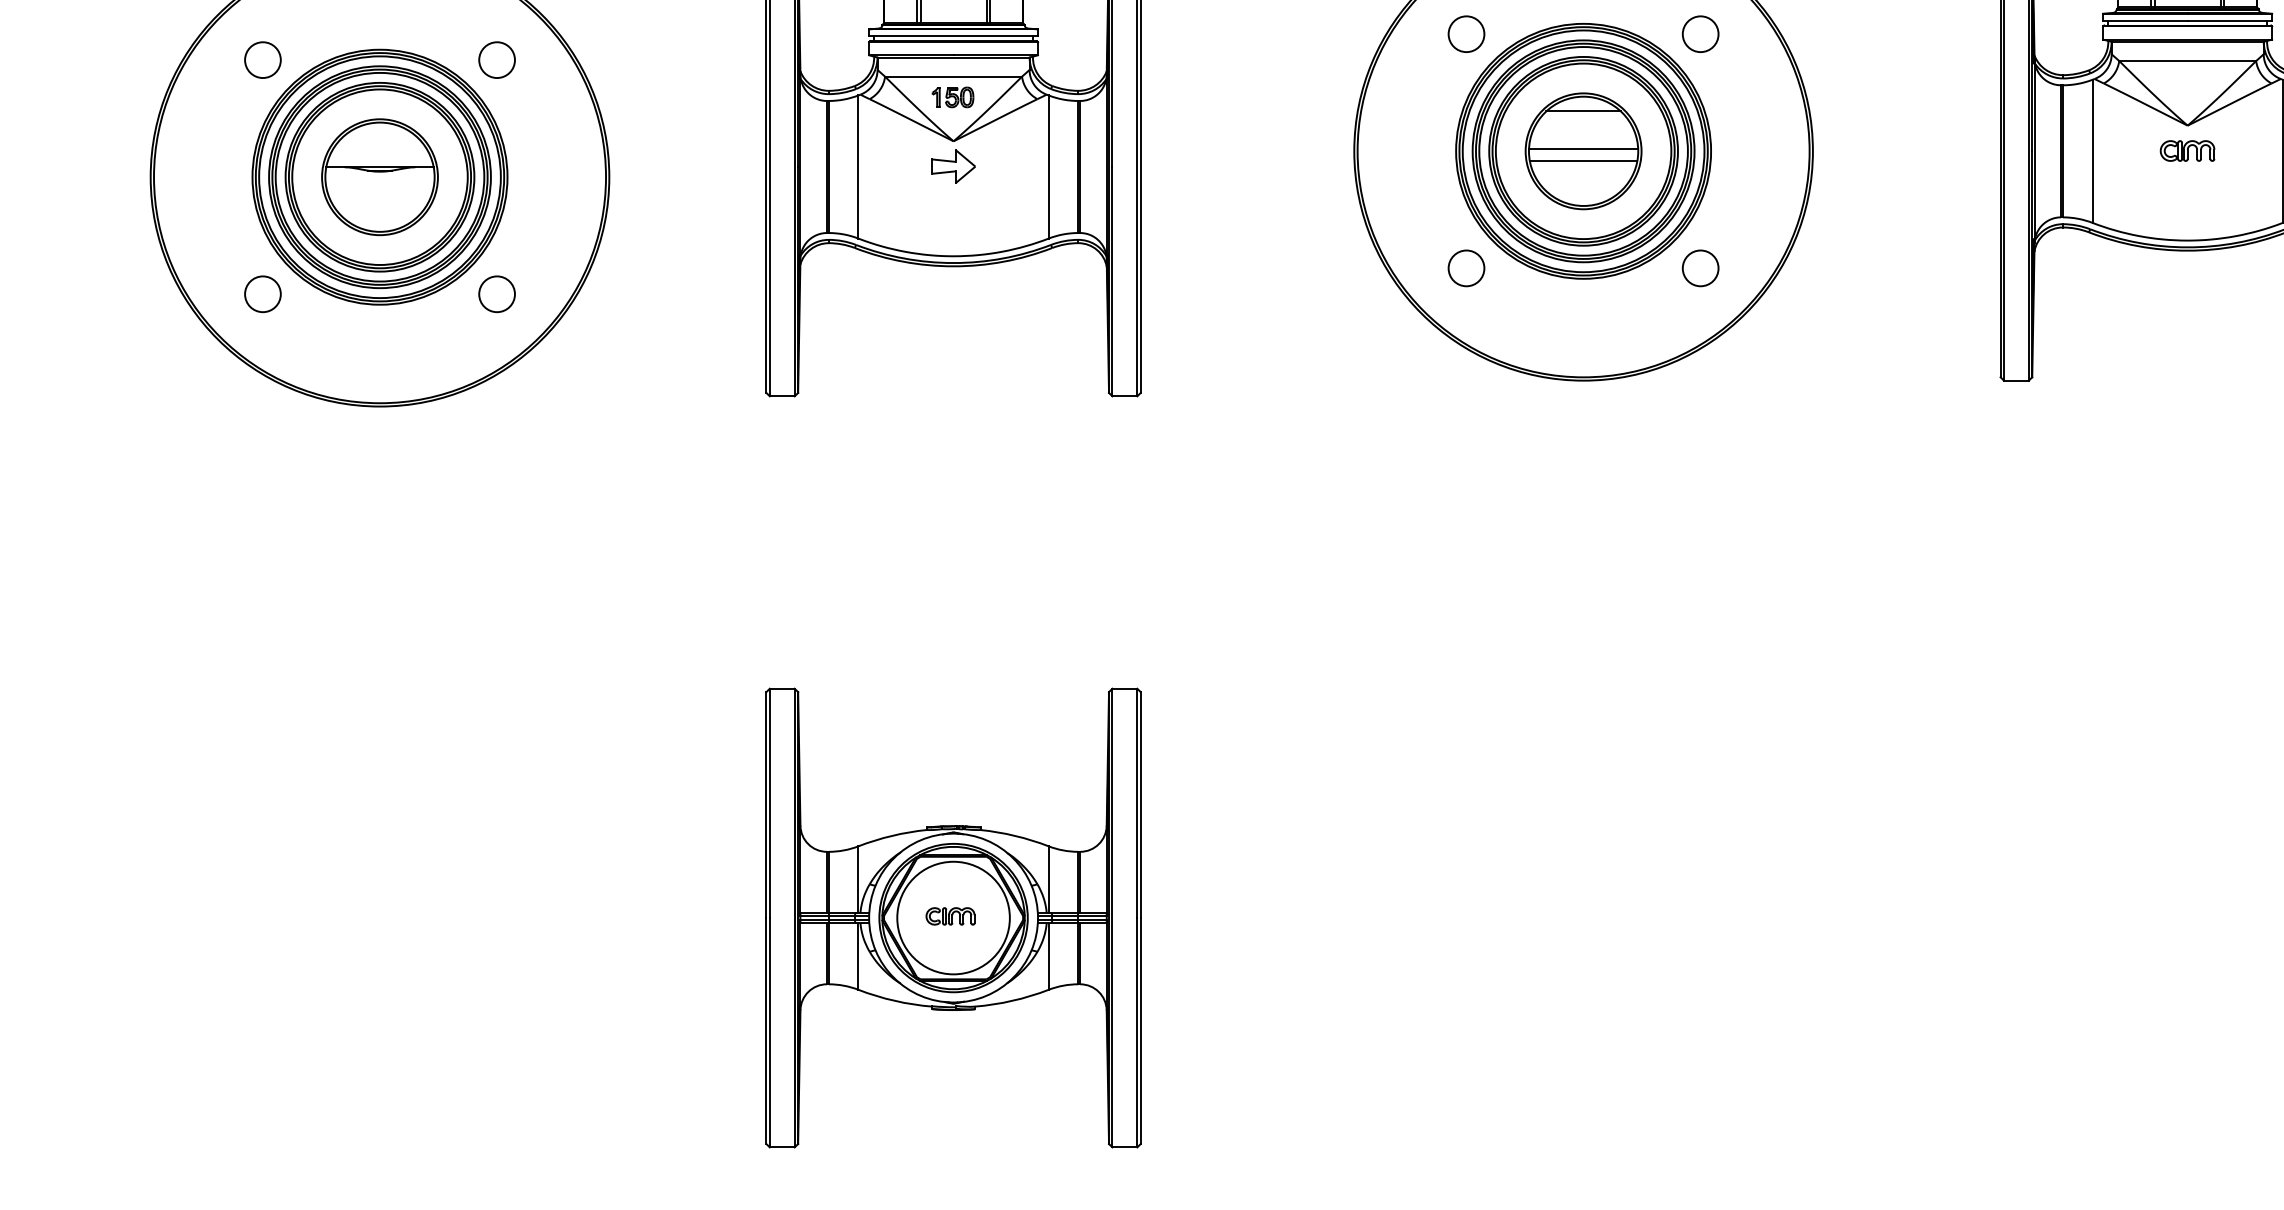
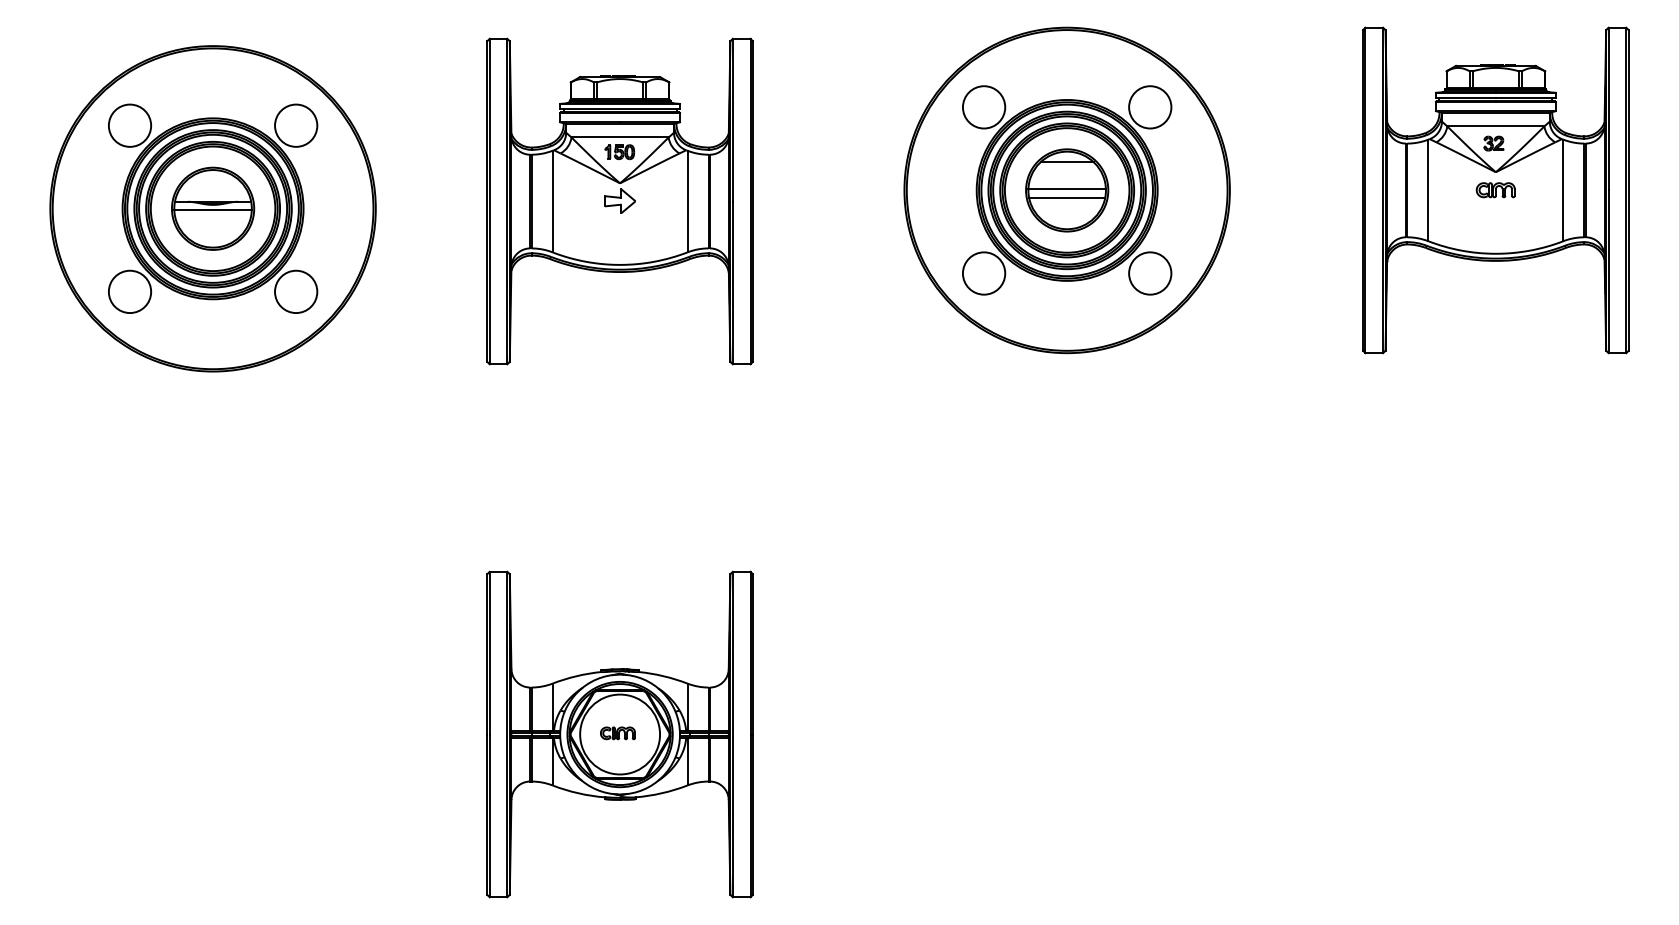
circle: (1465, 34) -> (983, 107), size x1.67
circle: (1701, 34) -> (1150, 107), size x1.67
circle: (262, 59) -> (129, 125), size x1.67
circle: (497, 59) -> (296, 125), size x1.67
part: (2184, 85) -> (1493, 143), added
line: (379, 179) -> (212, 210), added
circle: (1465, 268) -> (983, 273), size x1.67
circle: (1701, 268) -> (1150, 273), size x1.67
circle: (262, 293) -> (129, 291), size x1.67
circle: (497, 293) -> (296, 291), size x1.67

